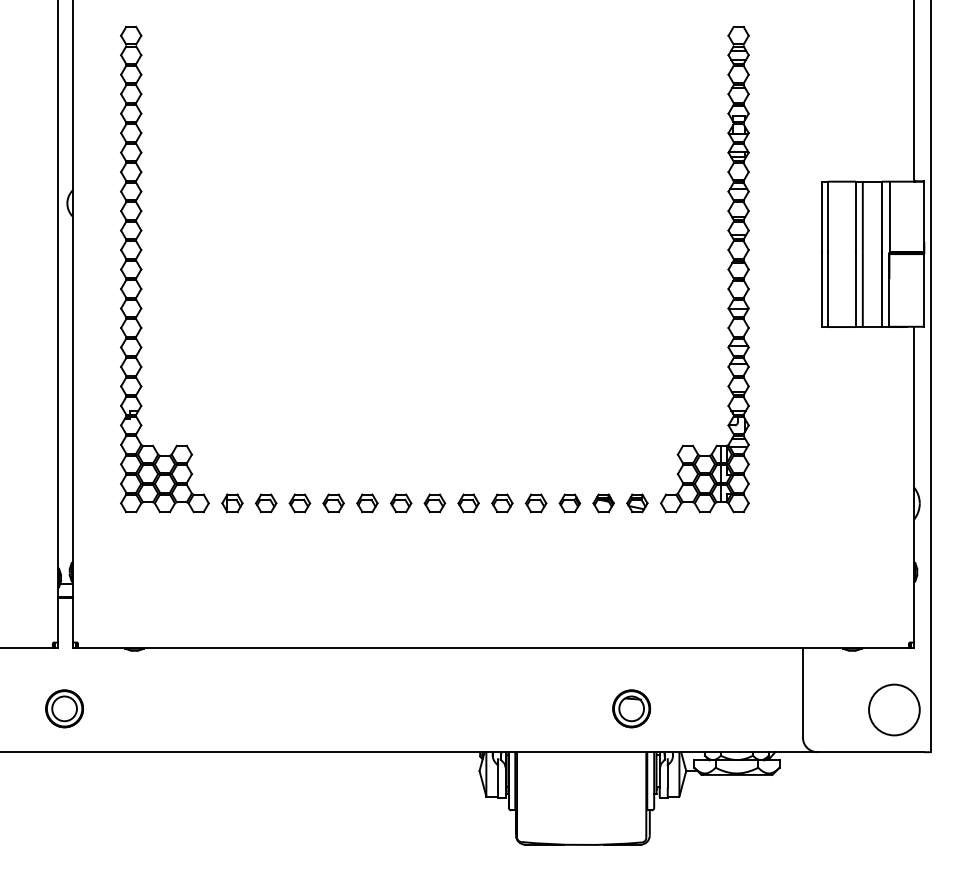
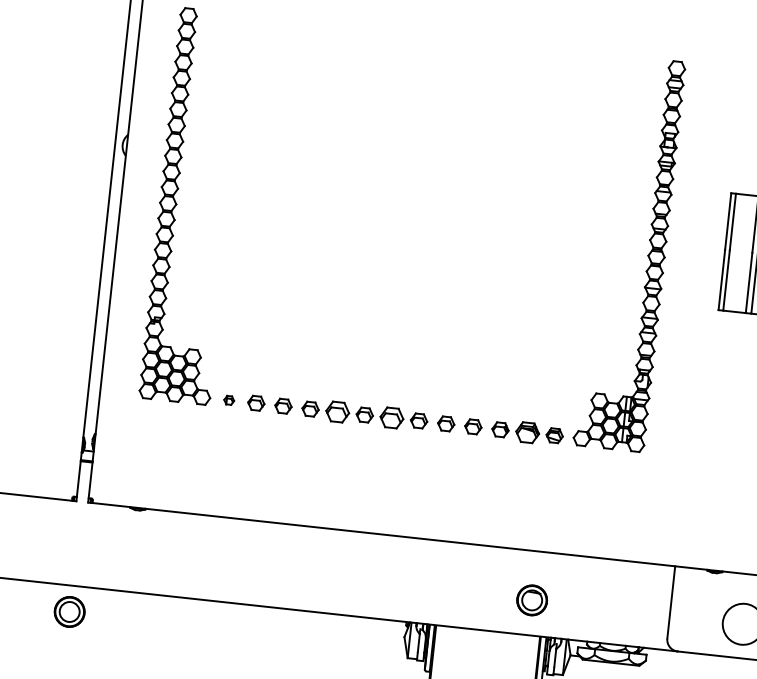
part: (232, 503) -> (229, 400), size x0.6
part: (367, 503) -> (337, 412), size x1.4
part: (434, 503) -> (391, 418), size x1.4
part: (603, 503) -> (527, 432), size x1.4
part: (64, 708) -> (69, 611), moved

